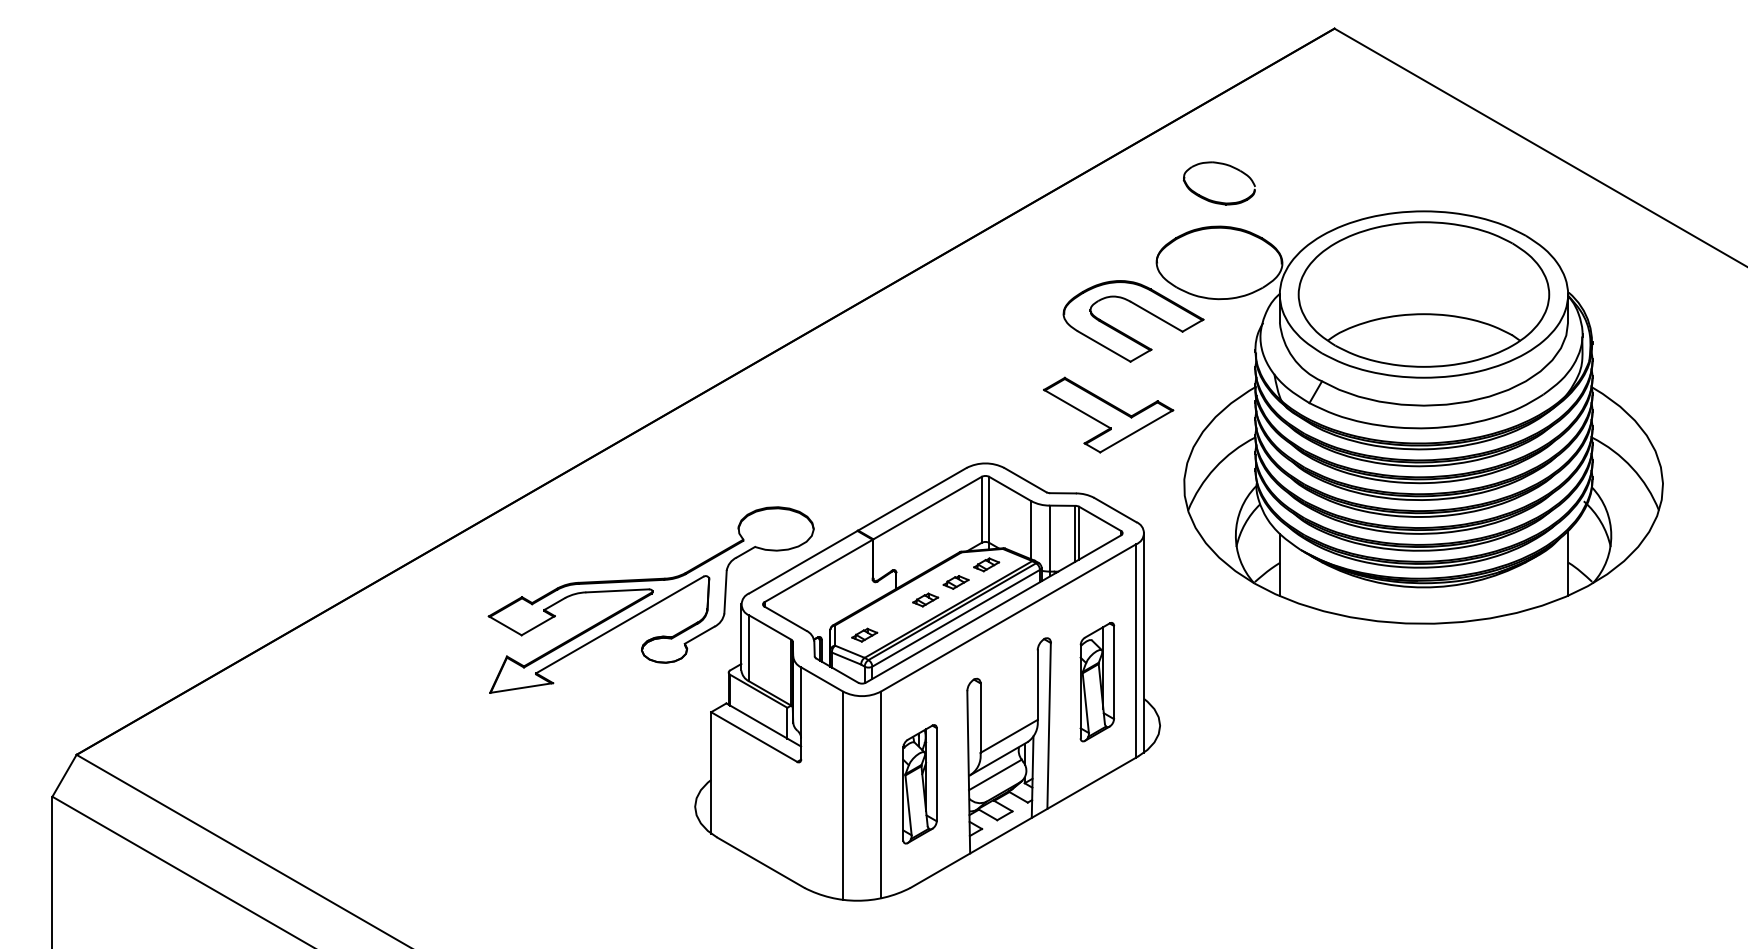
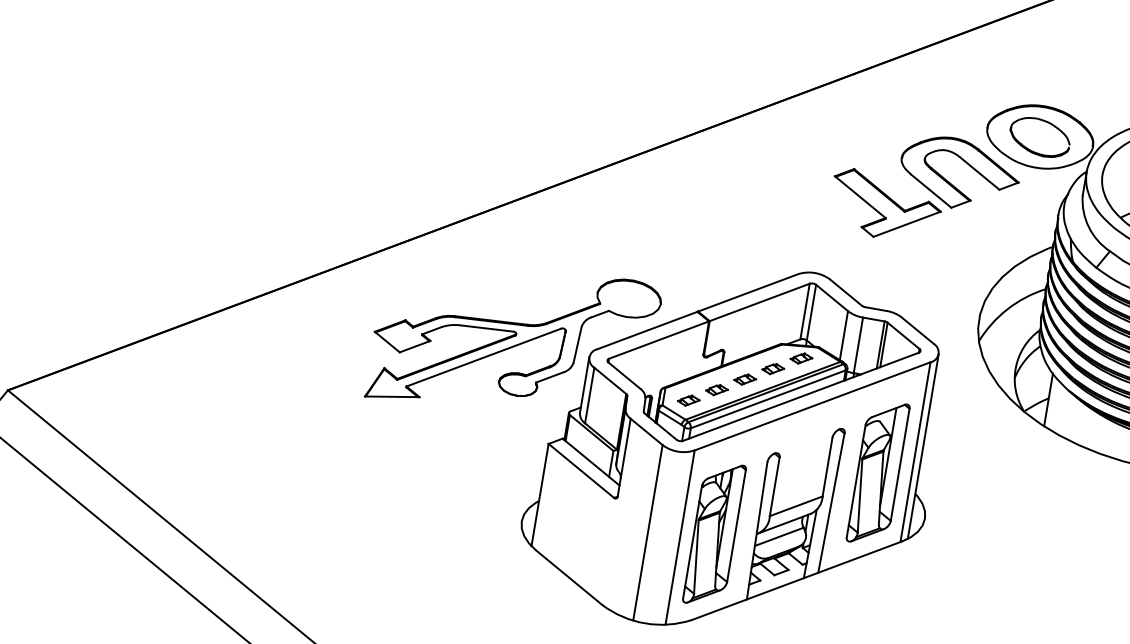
part: (1215, 200) -> (1034, 151), moved
part: (1108, 414) -> (885, 206), moved
part: (894, 617) -> (716, 389), added
part: (1097, 681) -> (878, 472), size x1.43
part: (919, 783) -> (714, 533), size x1.43

